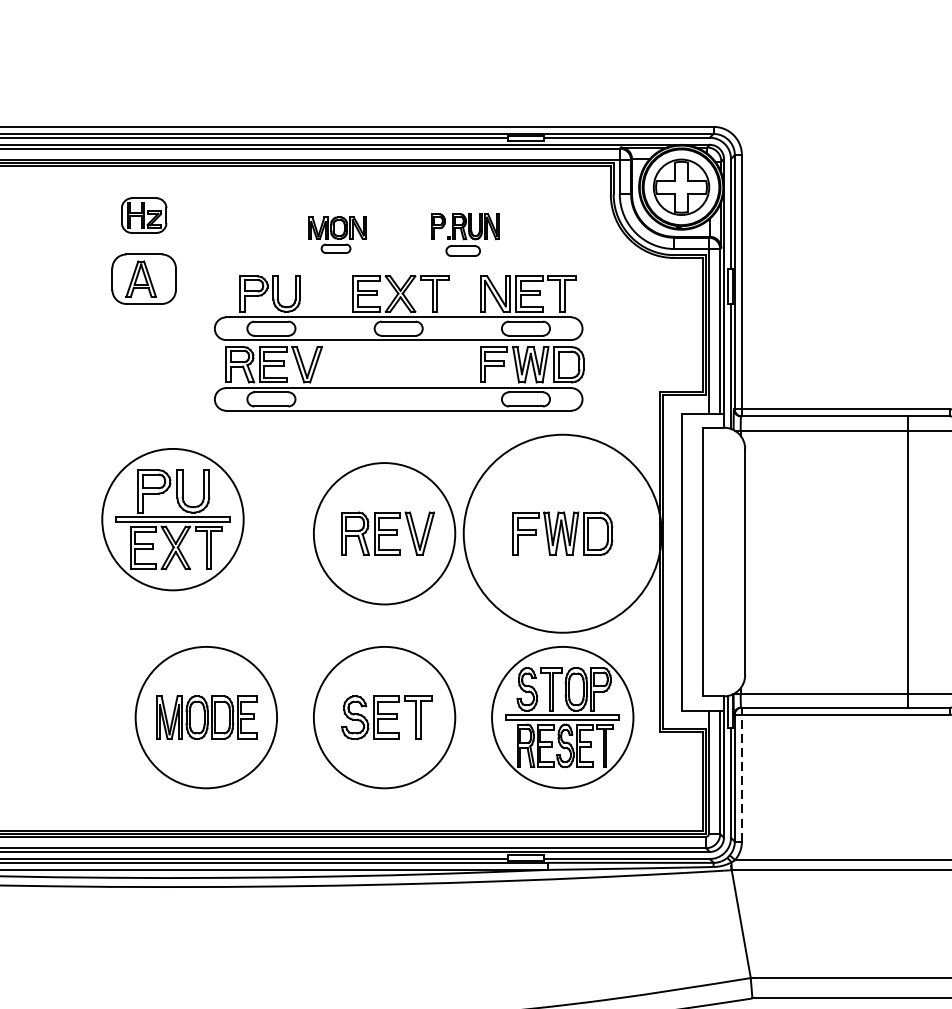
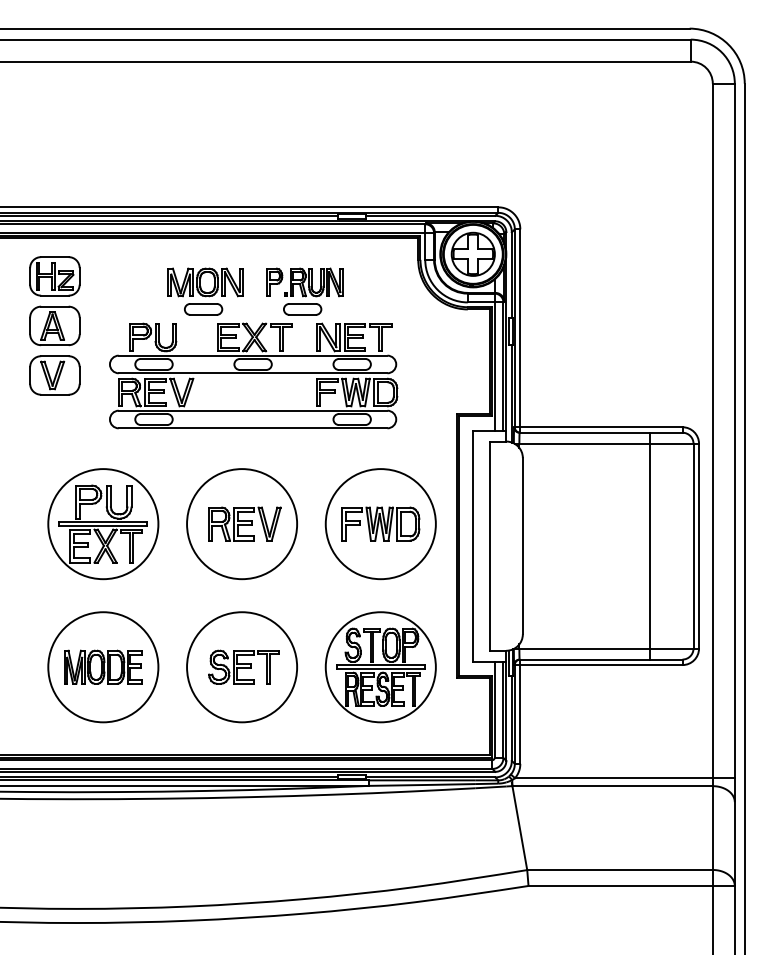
part: (143, 215) -> (54, 276), size x1.43
part: (337, 234) -> (205, 291), size x1.67
part: (464, 234) -> (304, 291), size x1.43
part: (143, 342) -> (54, 375), added
part: (173, 520) -> (103, 524), moved
circle: (562, 534) -> (380, 524), size x0.71
line: (742, 774) -> (520, 711), dashed -> solid

